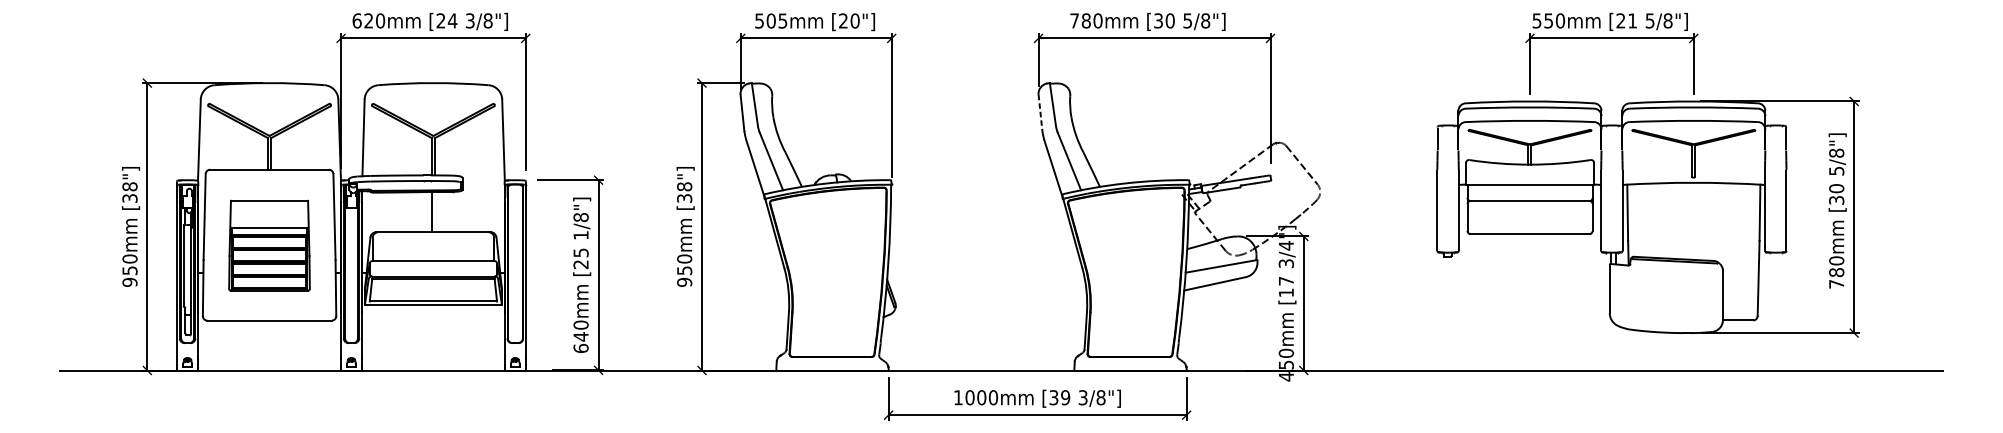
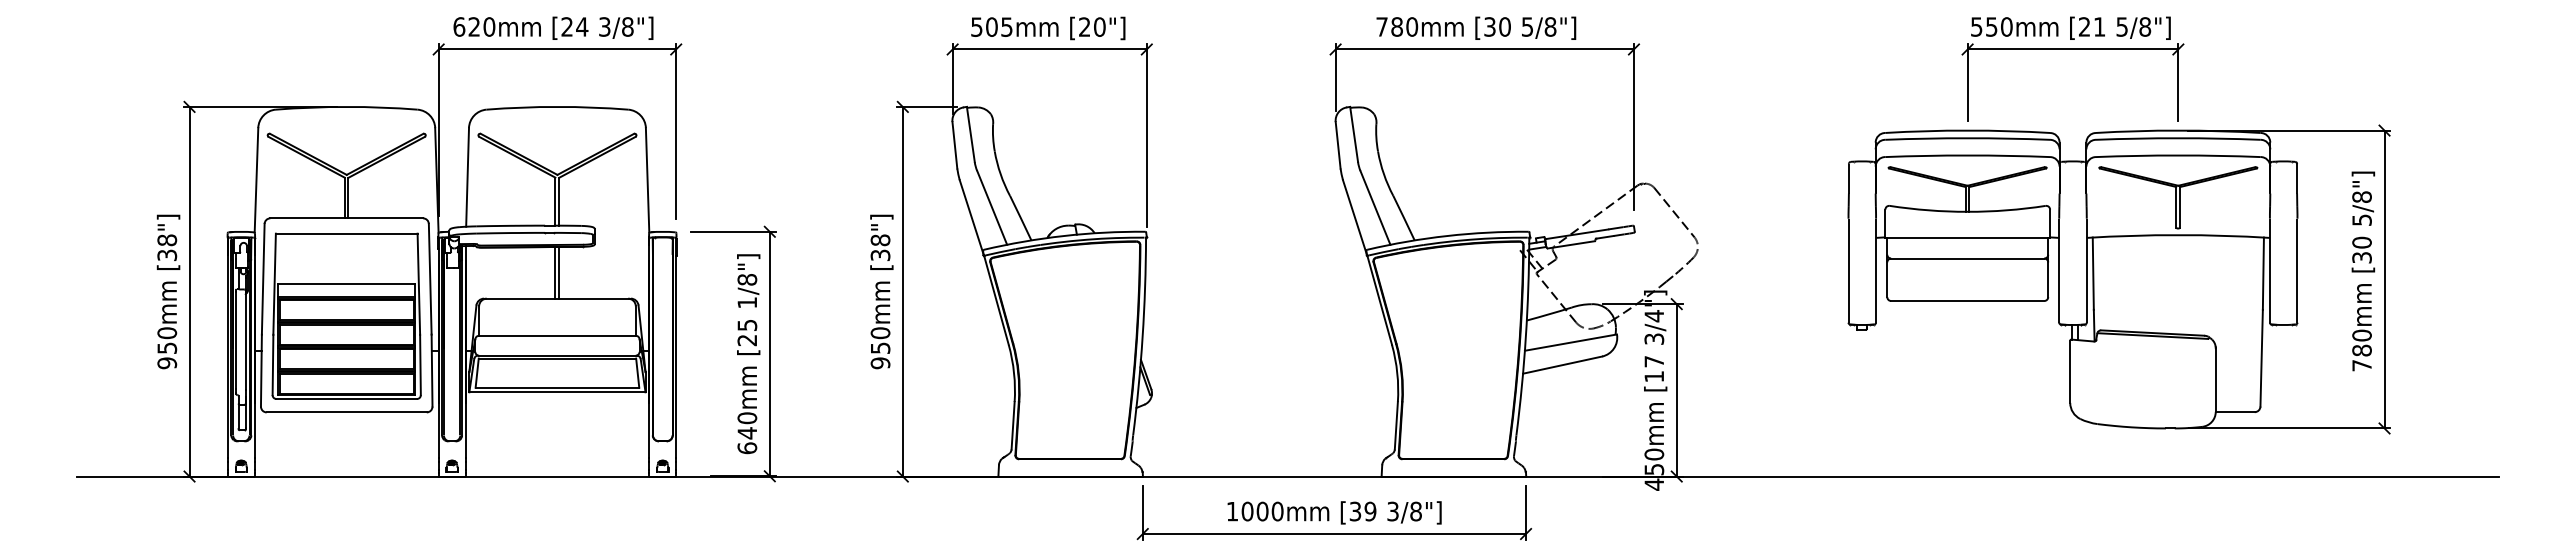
line: (1040, 113) -> (1338, 145), dashed -> solid
line: (435, 211) -> (559, 272), added
part: (269, 245) -> (346, 315), size x1.43

